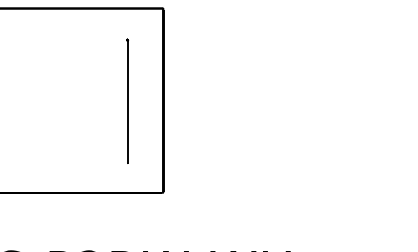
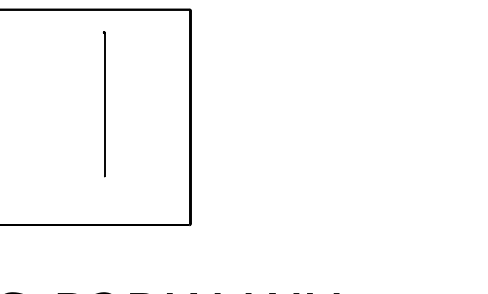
line: (127, 100) -> (104, 103), moved

